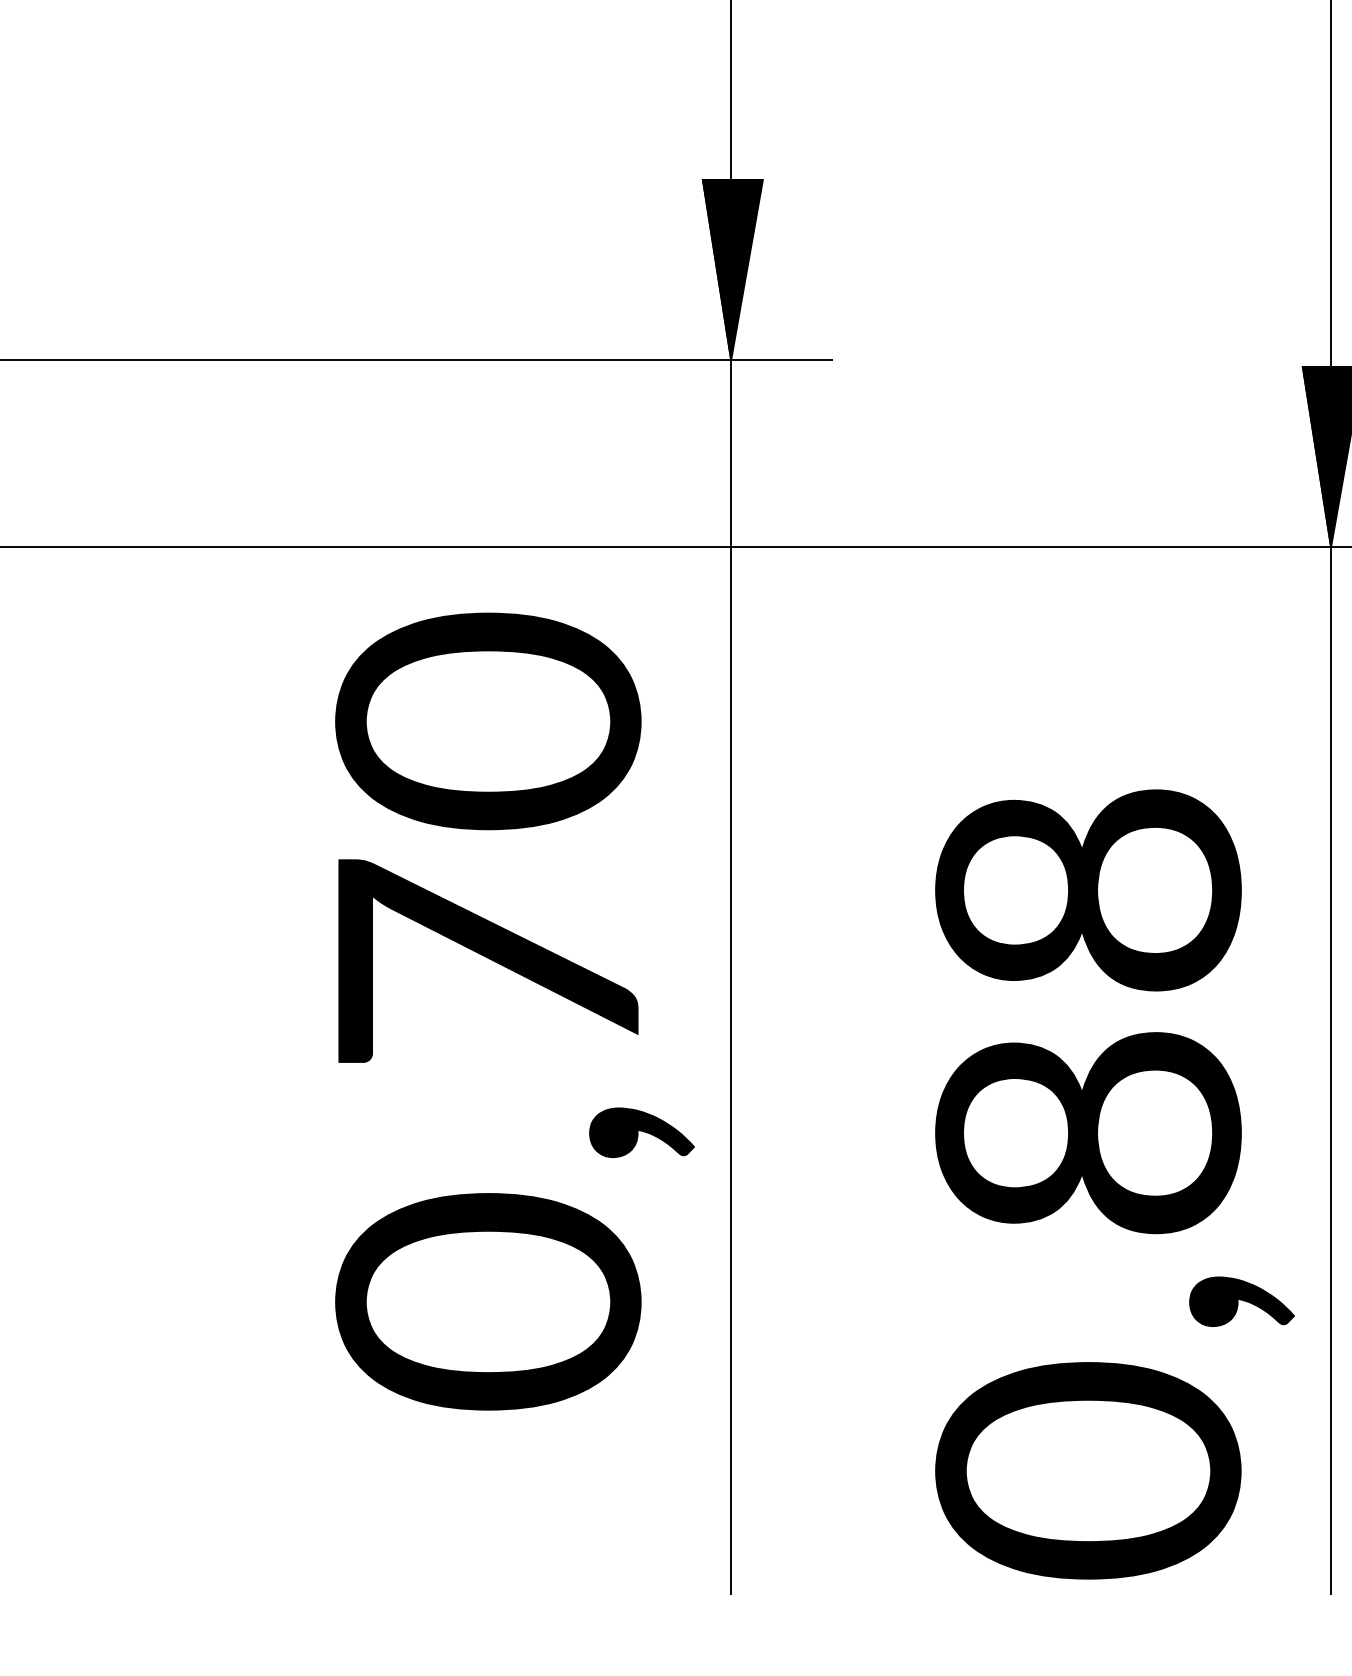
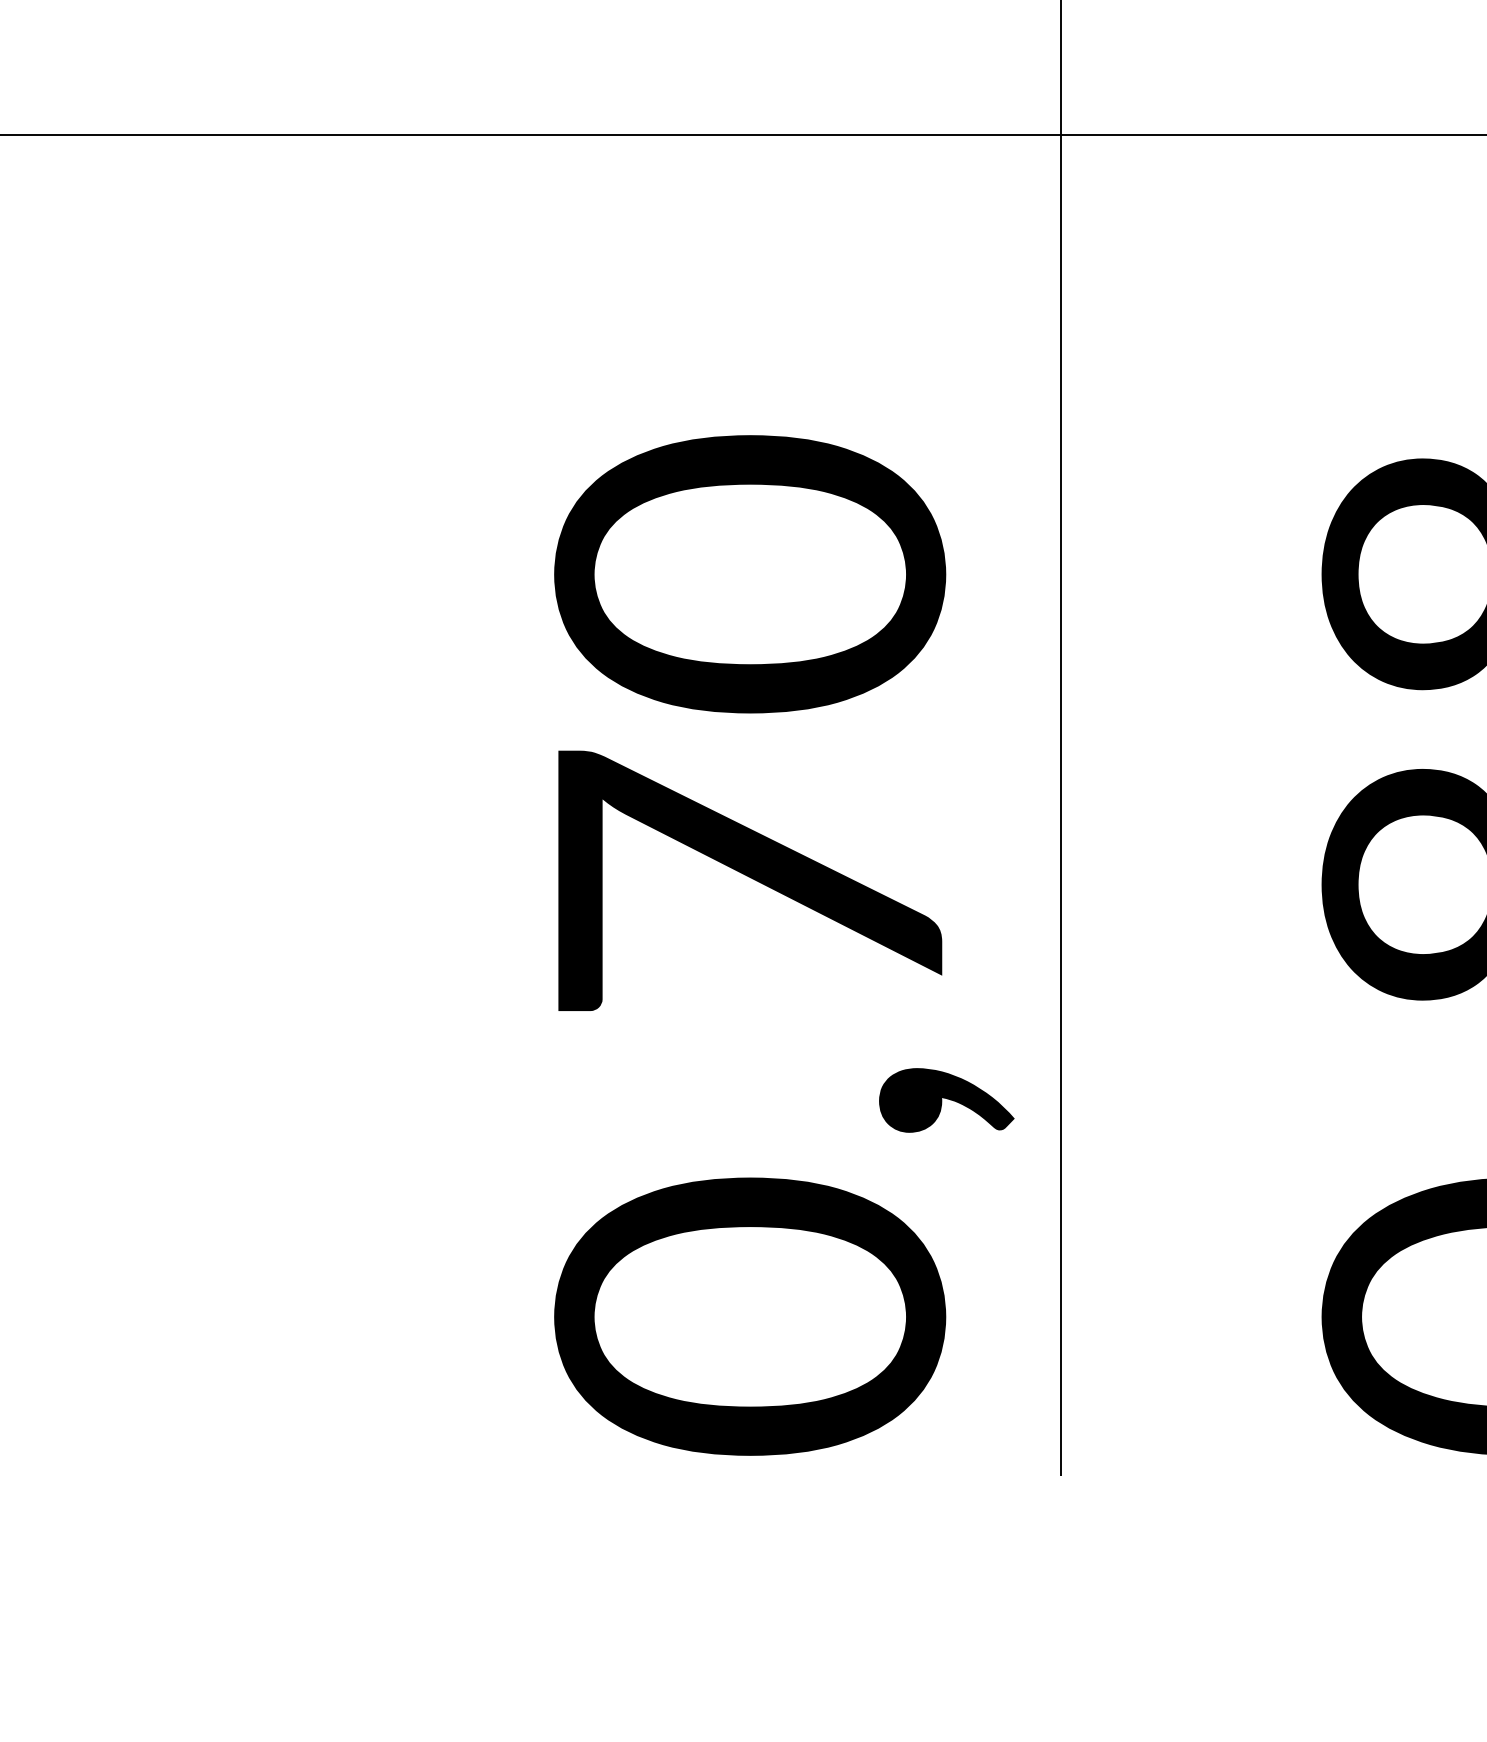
text: (514, 1011) -> (783, 945), moved

